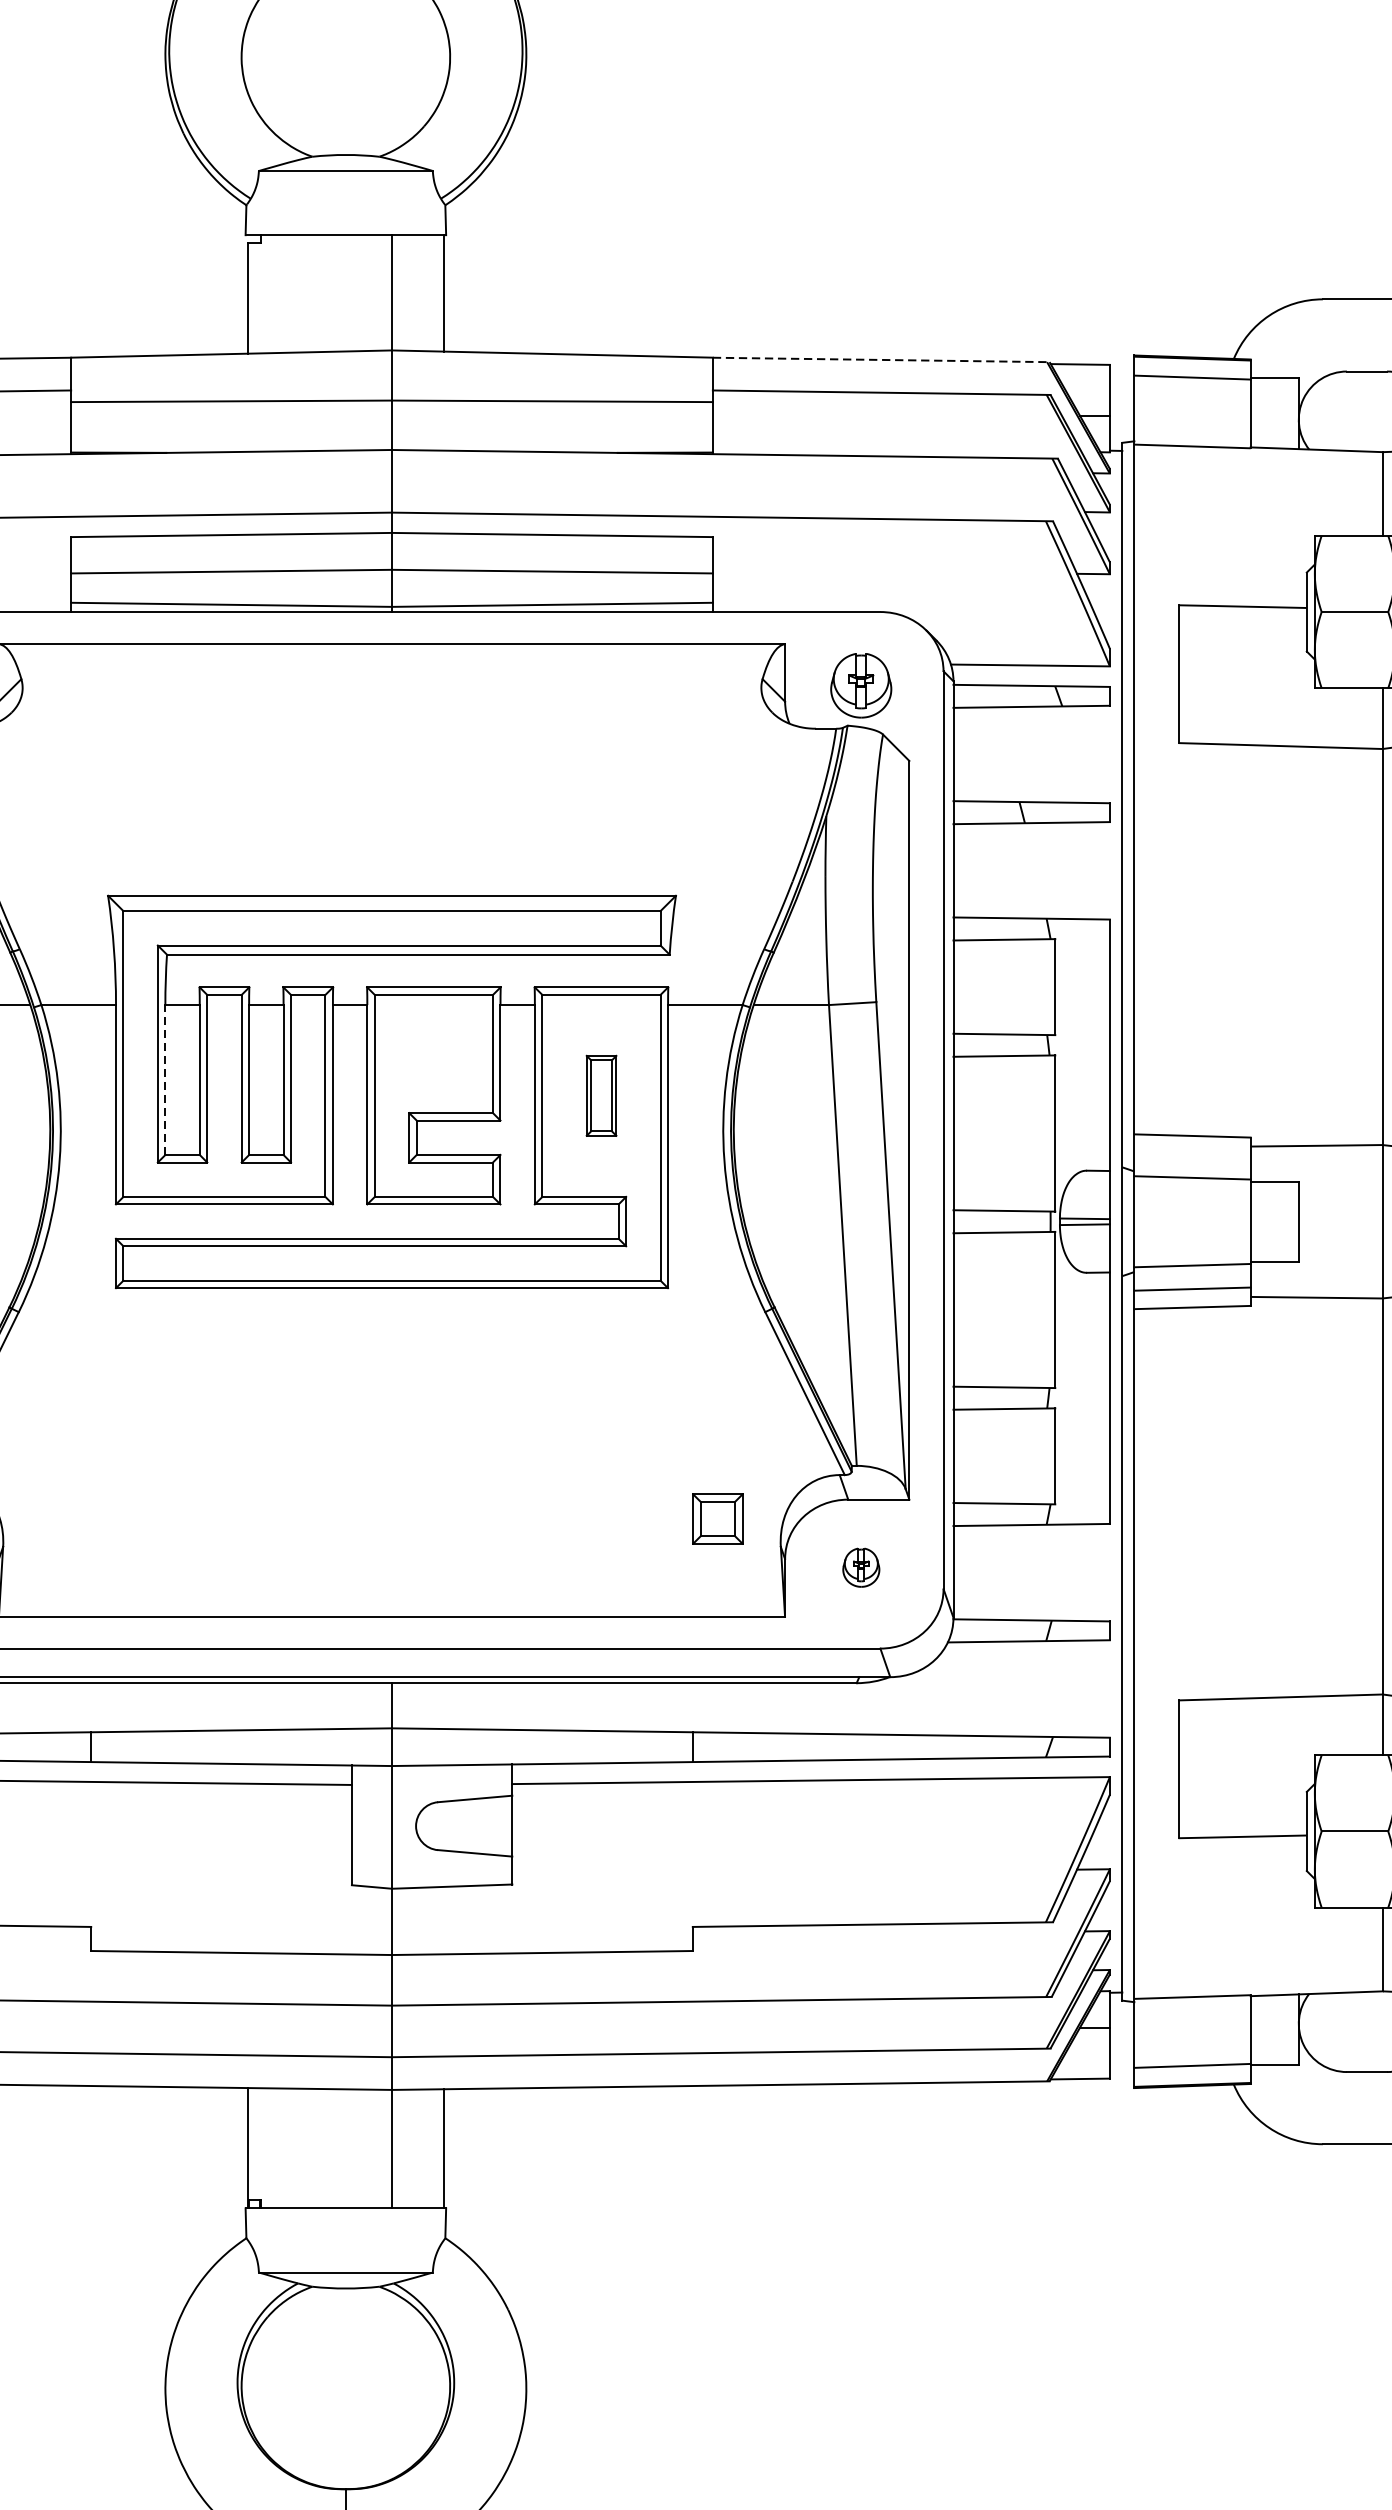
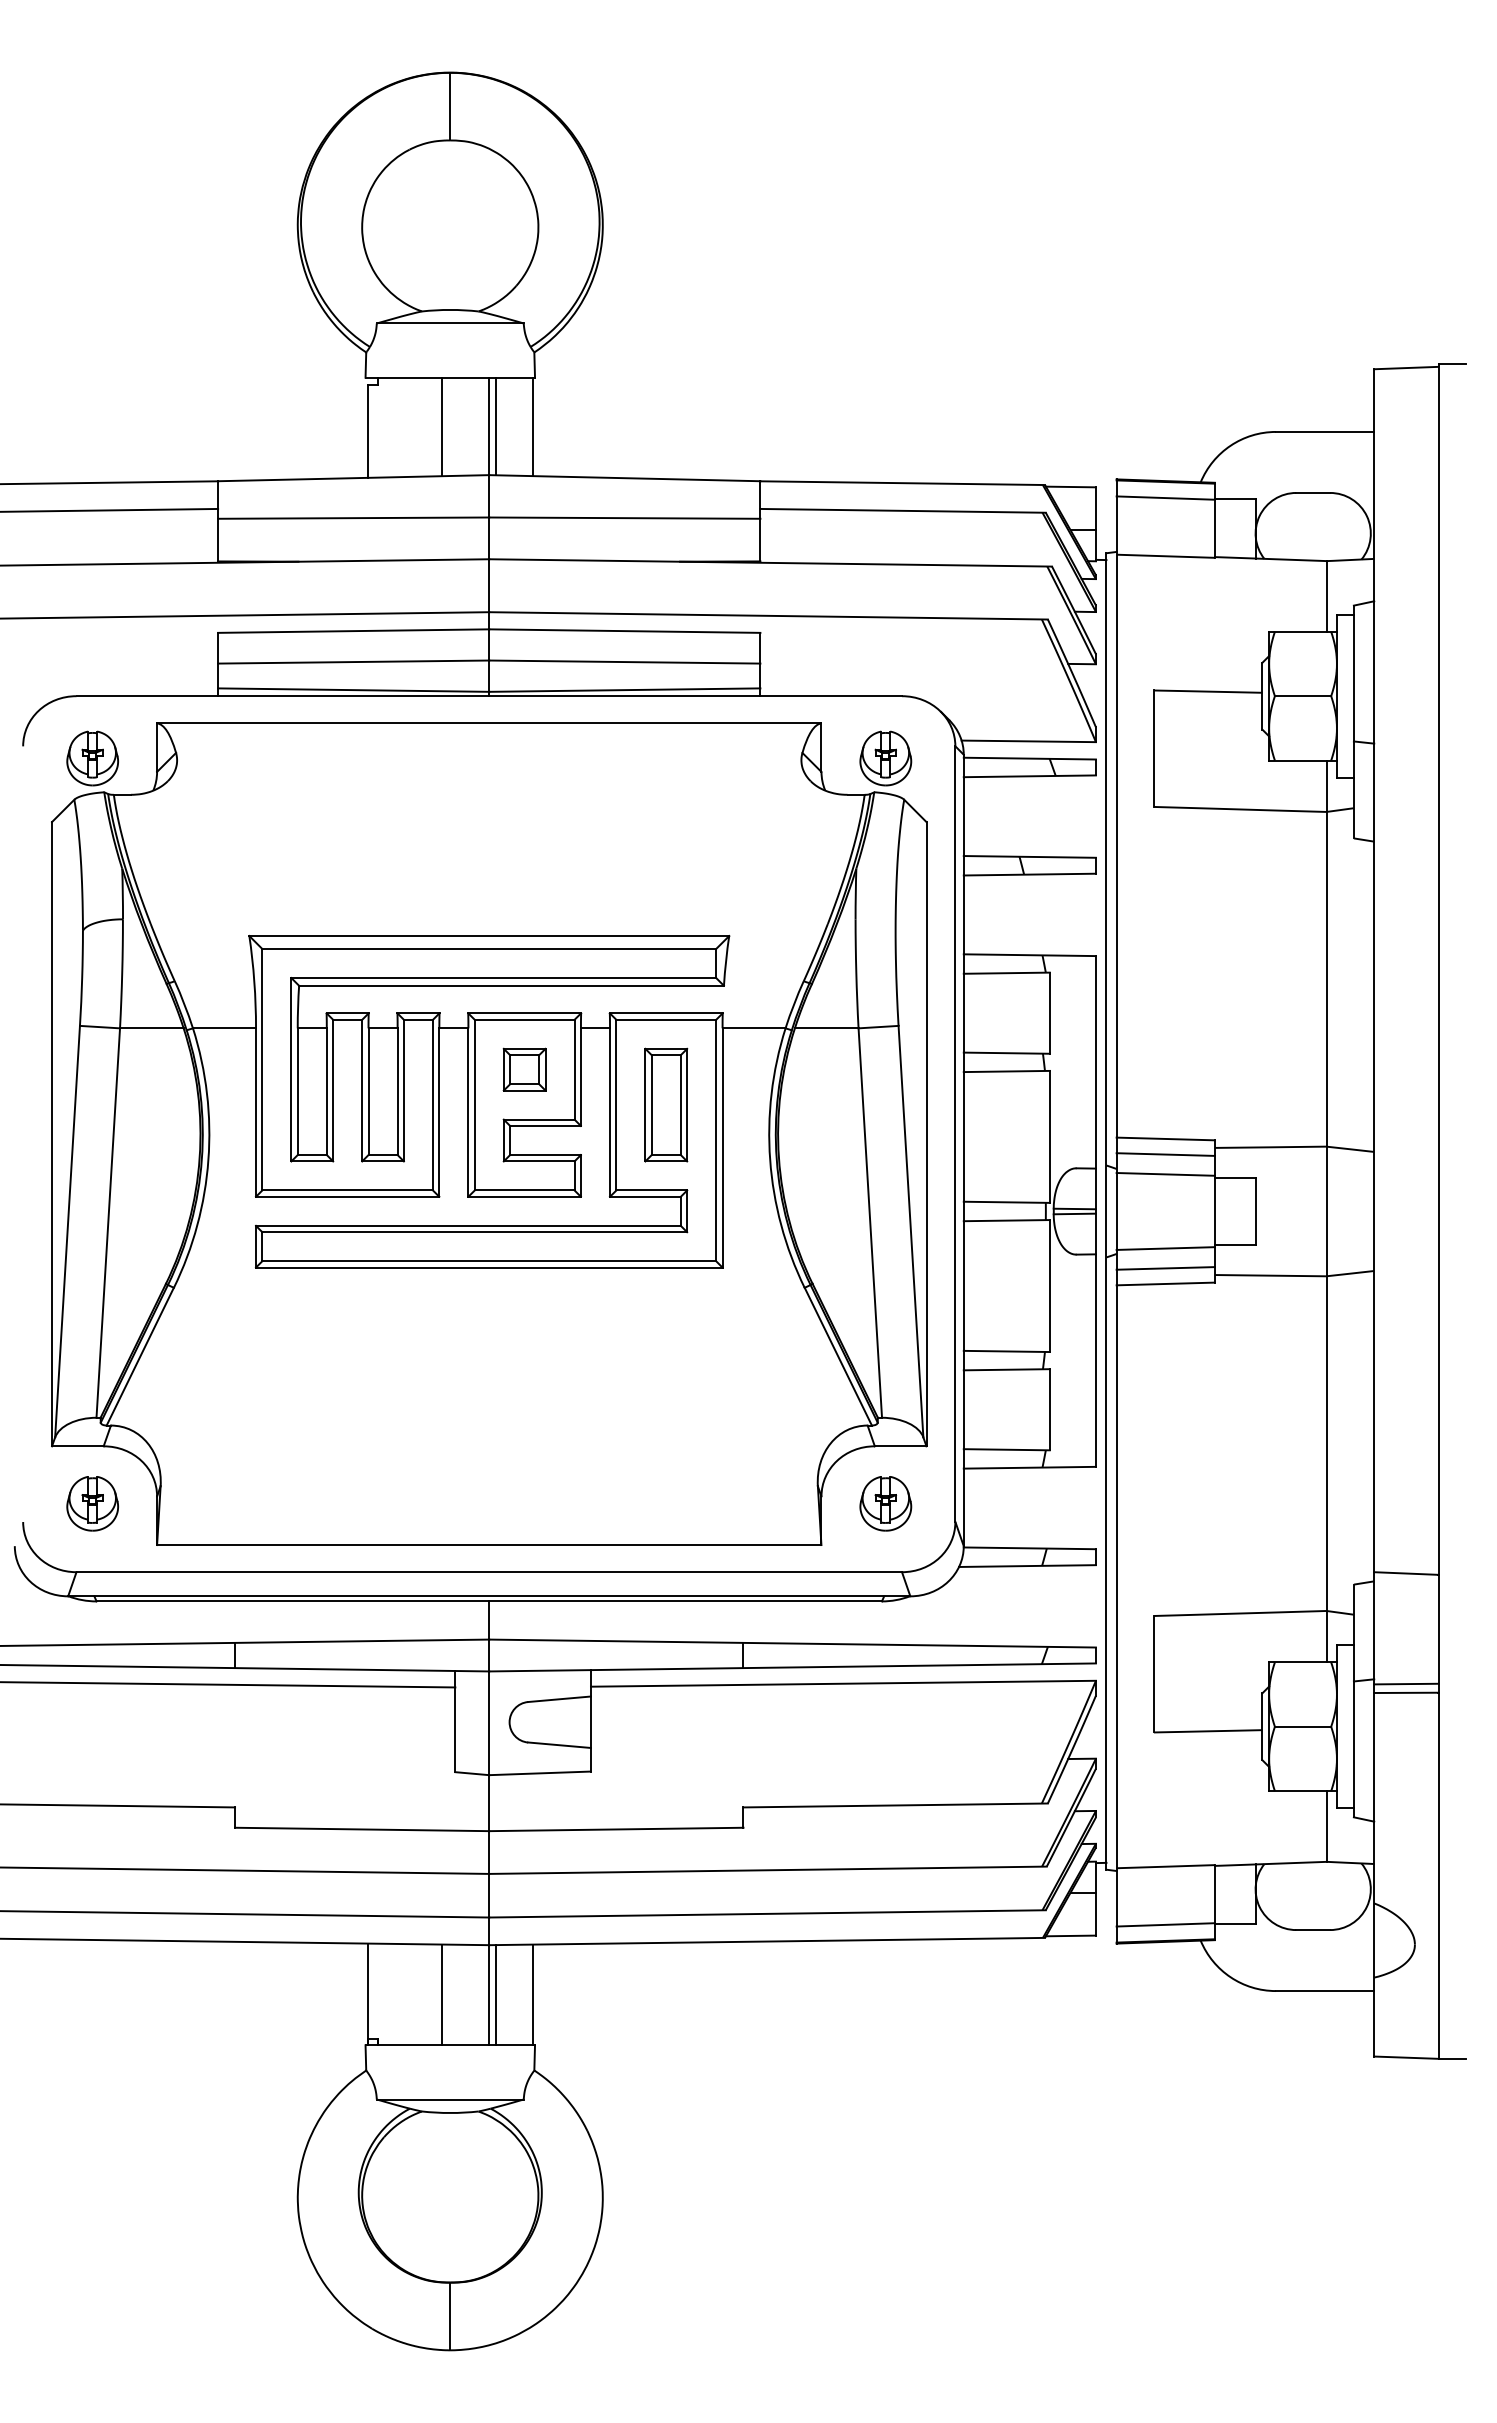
line: (335, 292) -> (441, 426), added
line: (400, 292) -> (496, 426), added
line: (882, 360) -> (903, 483), dashed -> solid
line: (165, 1079) -> (297, 1091), dashed -> solid
part: (601, 1095) -> (666, 1104), size x1.67
line: (1192, 1154) -> (1165, 1154), added
part: (717, 1518) -> (524, 1069), moved
part: (860, 1567) -> (885, 1503), size x1.67
line: (335, 2148) -> (441, 1994), added
line: (400, 2149) -> (496, 1995), added

